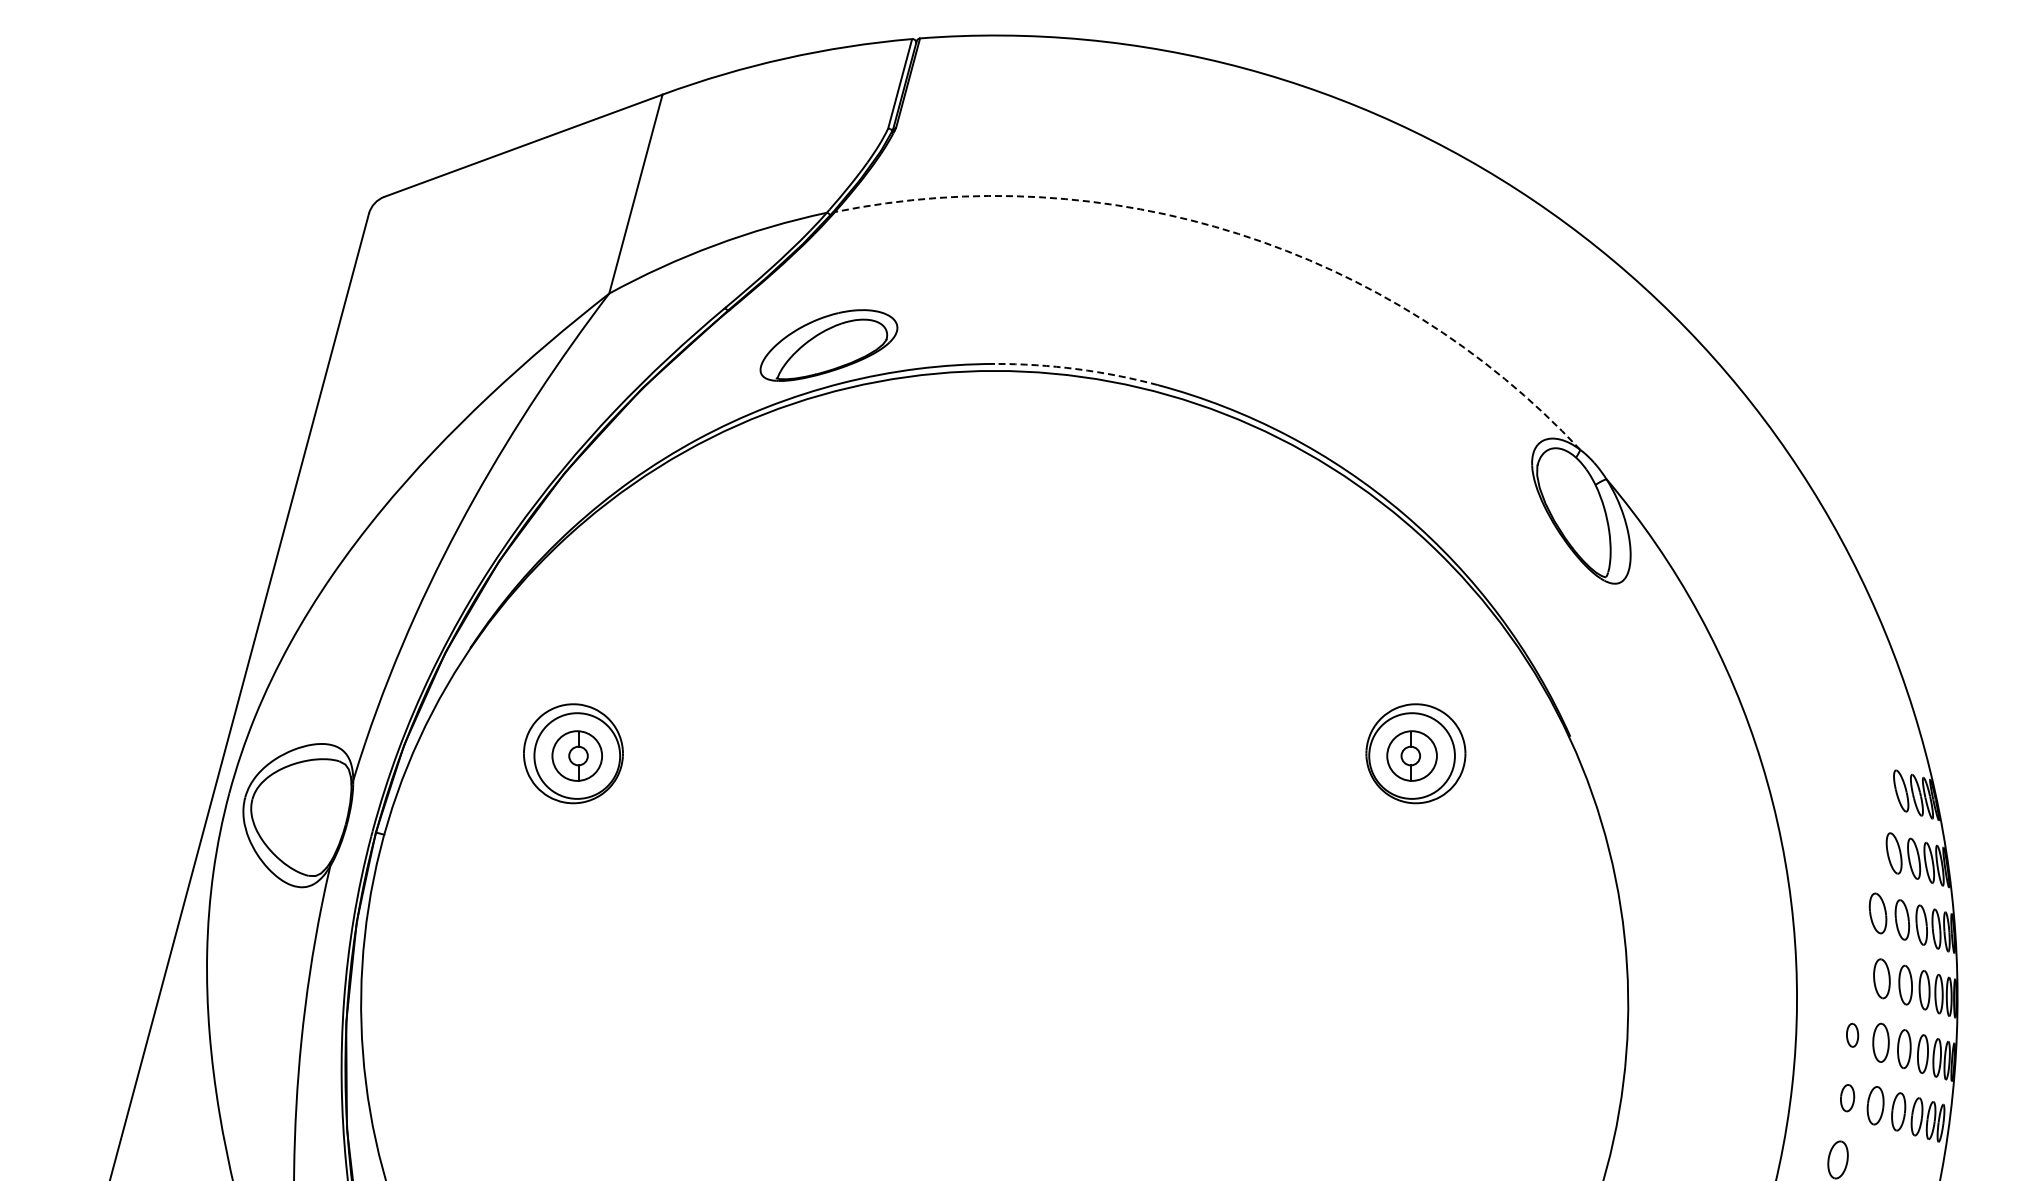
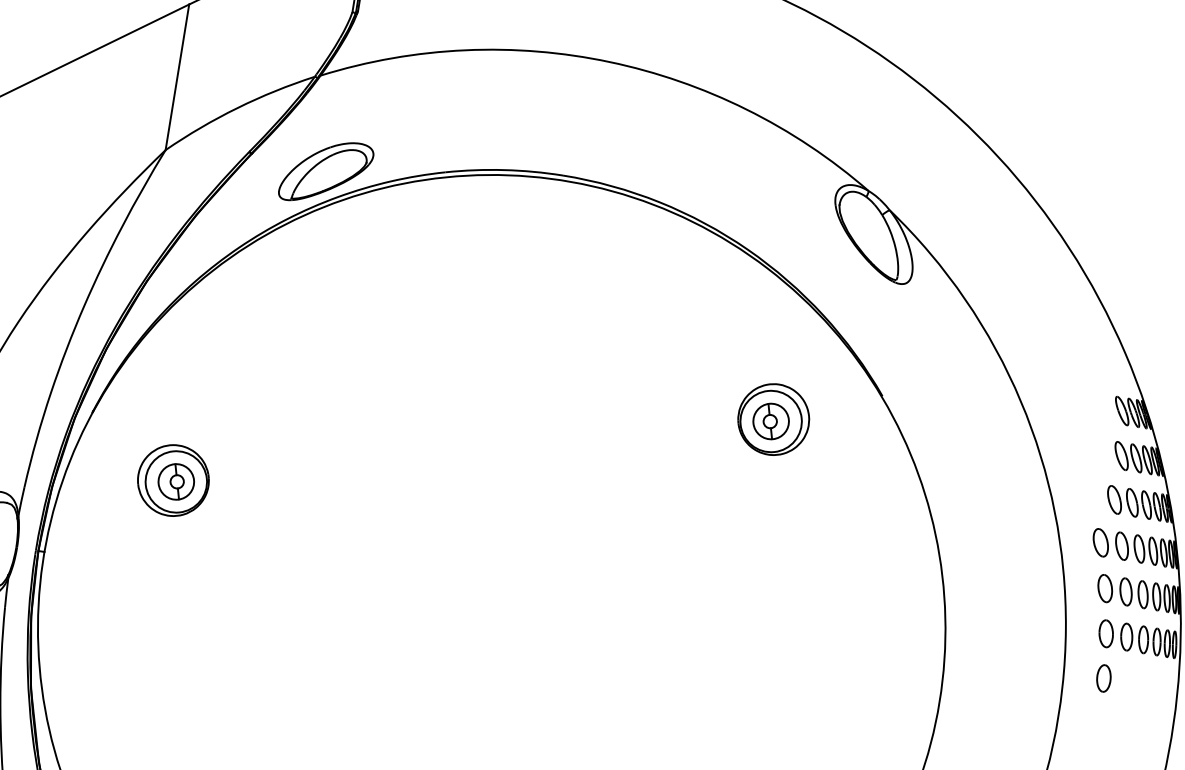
arc: (1238, 233) -> (609, 61), dashed -> solid
arc: (1077, 369) -> (504, 170), dashed -> solid
part: (1852, 970) -> (1100, 542), added
part: (1852, 1035) -> (1105, 588), size x1.67
part: (1847, 1097) -> (1106, 633), size x1.43

